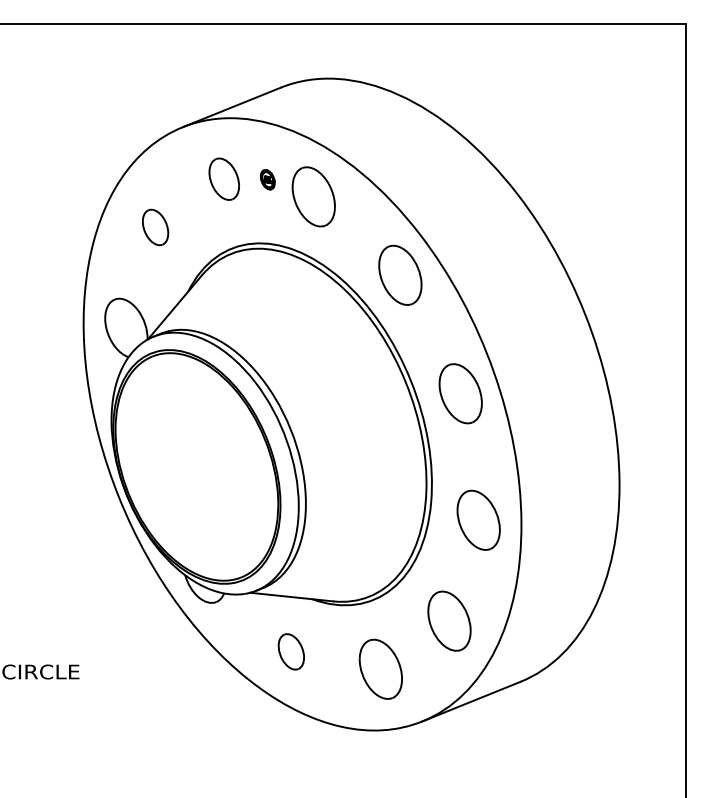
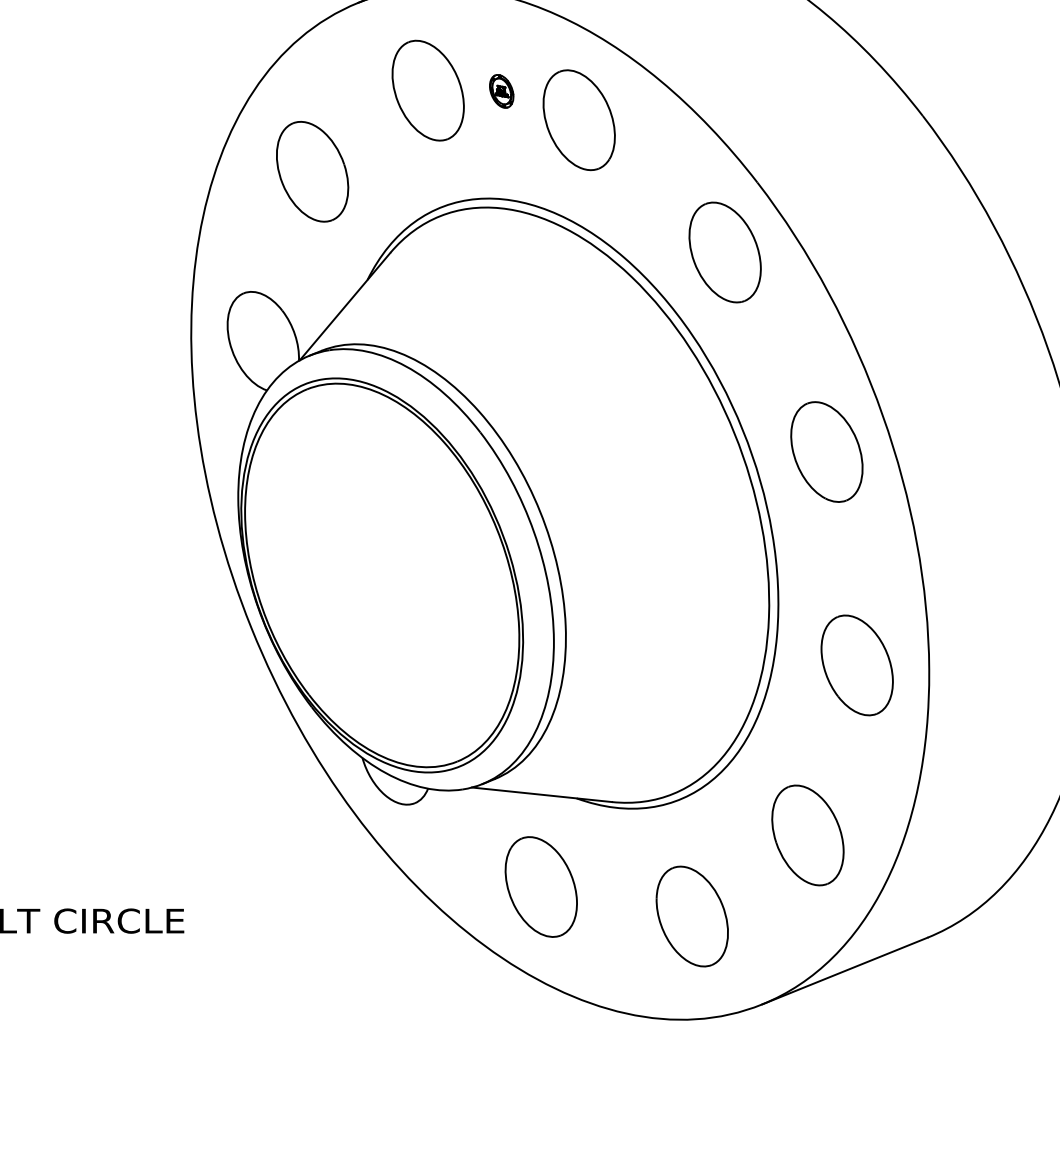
part: (224, 178) -> (428, 89), size x1.43
part: (155, 227) -> (312, 171), size x1.67
part: (291, 651) -> (541, 886), size x1.67

